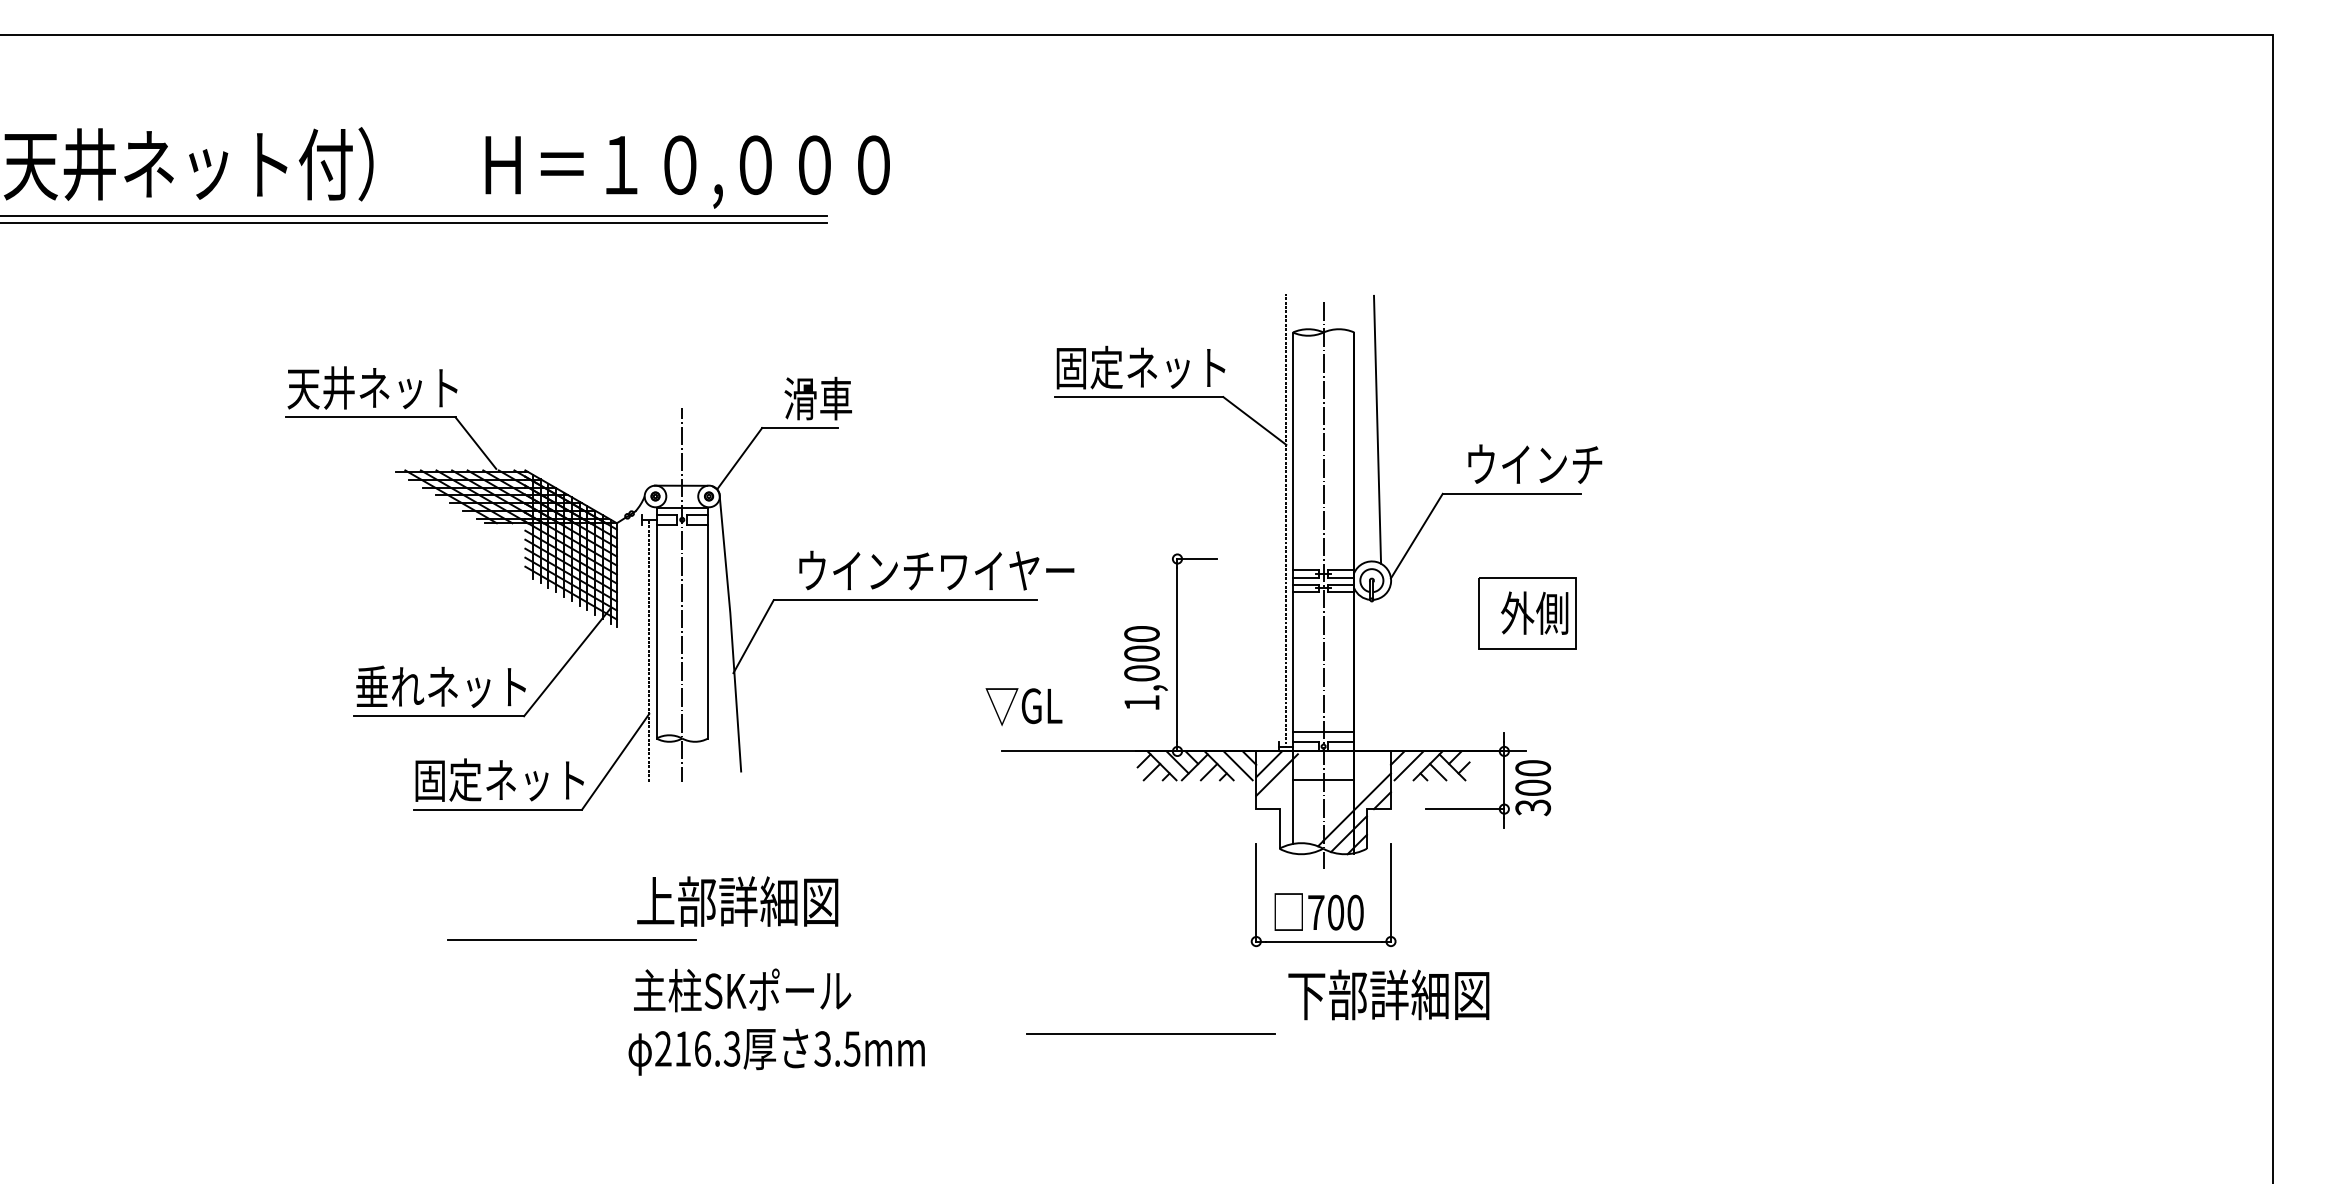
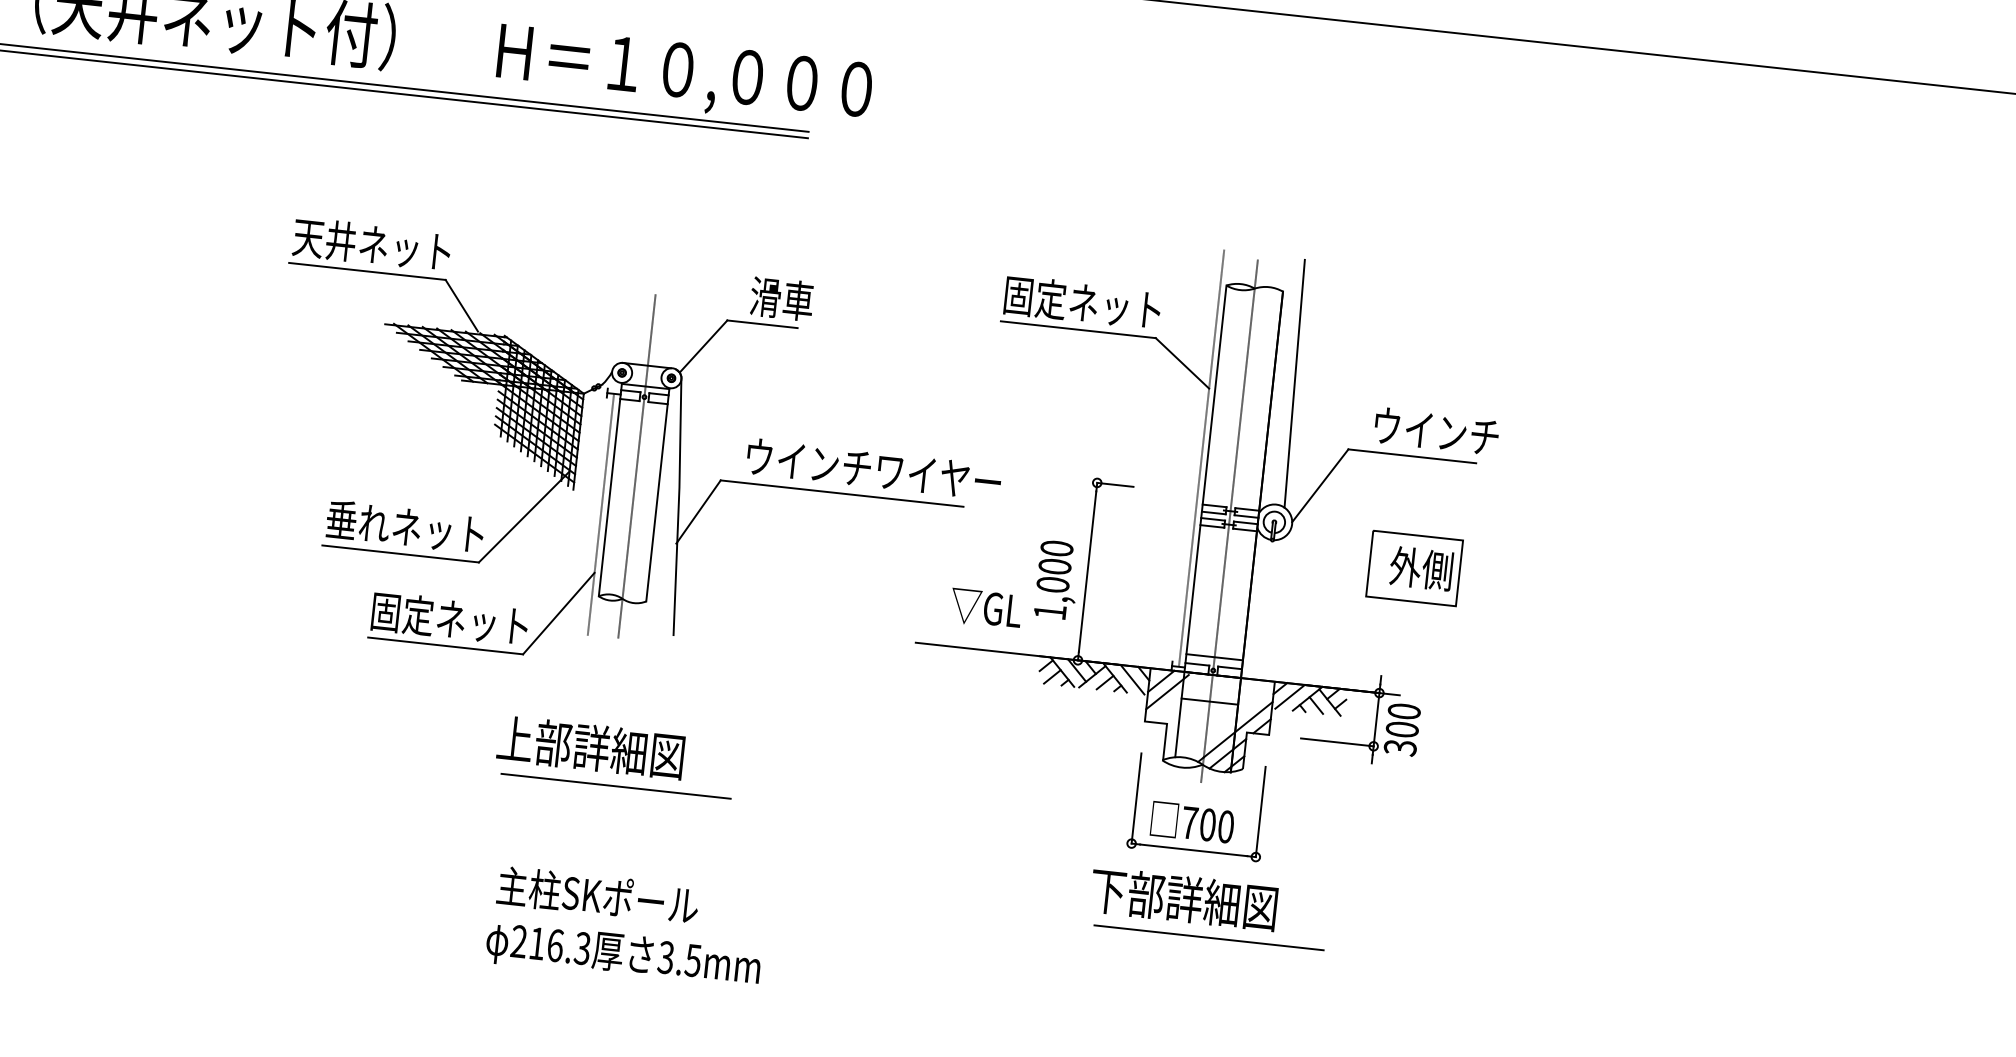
text: (1023, 707) -> (985, 609), moved
text: (737, 901) -> (590, 747), moved
line: (571, 939) -> (615, 785), moved
text: (1388, 994) -> (1183, 898), moved
text: (776, 1021) -> (626, 927), moved
line: (1150, 1033) -> (1208, 937), moved

